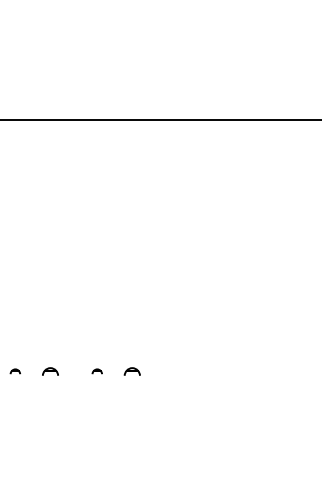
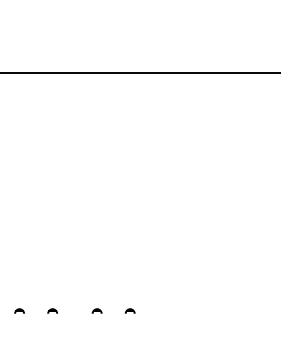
part: (49, 371) -> (51, 311), size x0.62
part: (131, 371) -> (129, 311), size x0.62

